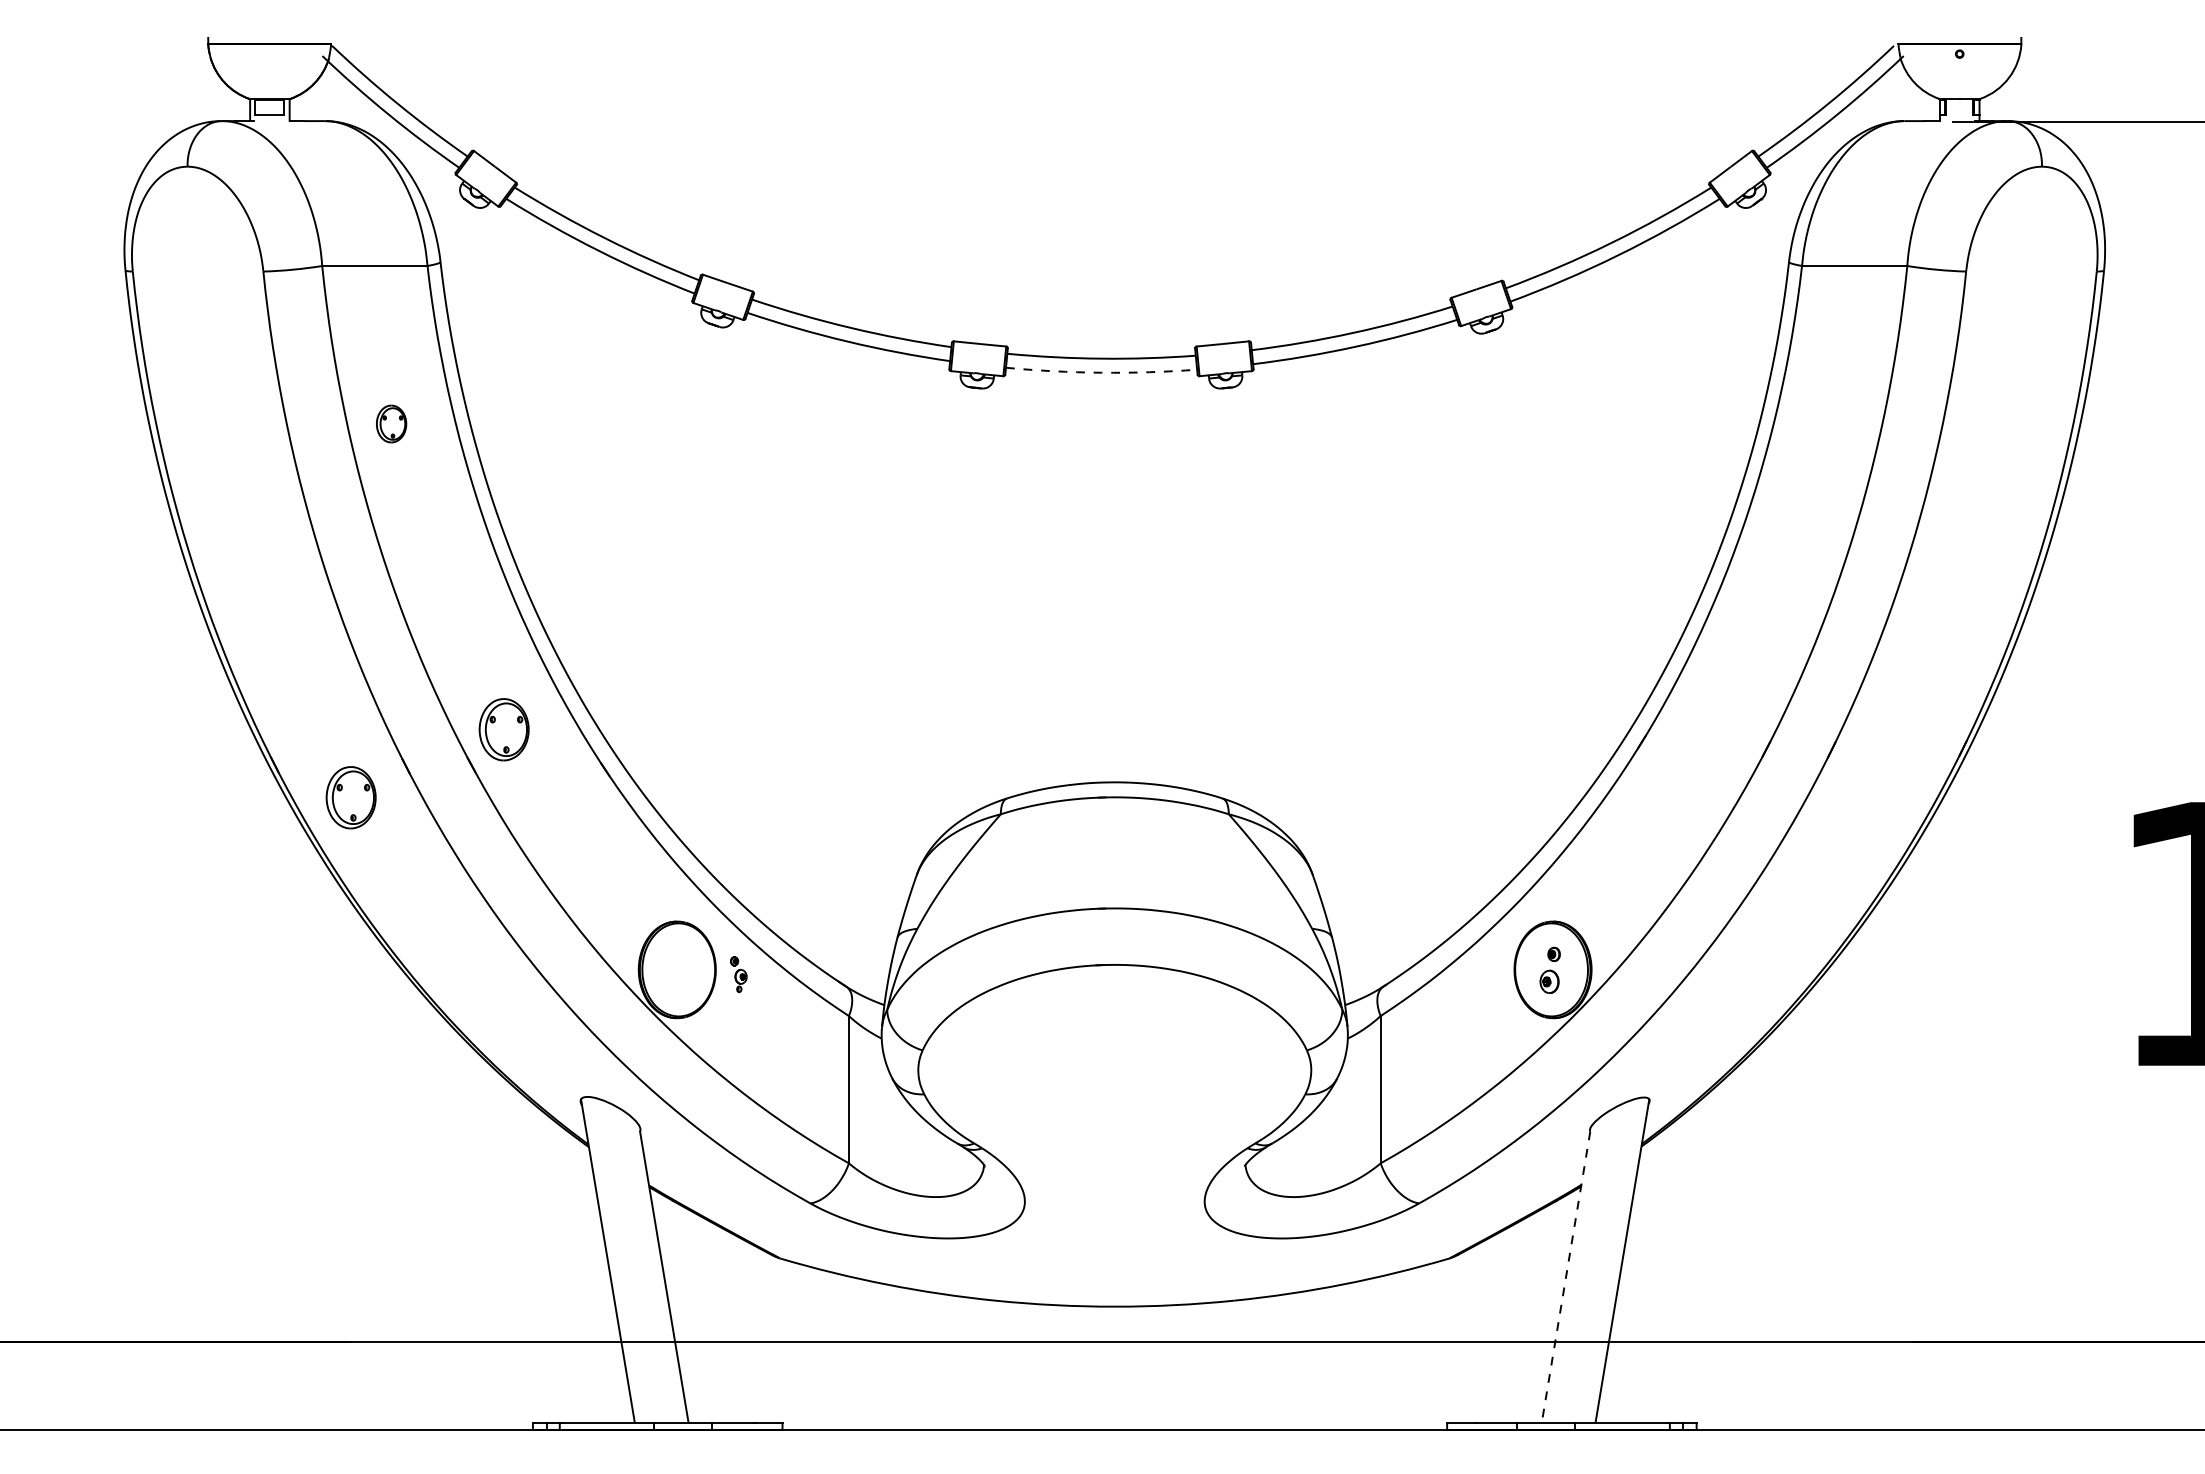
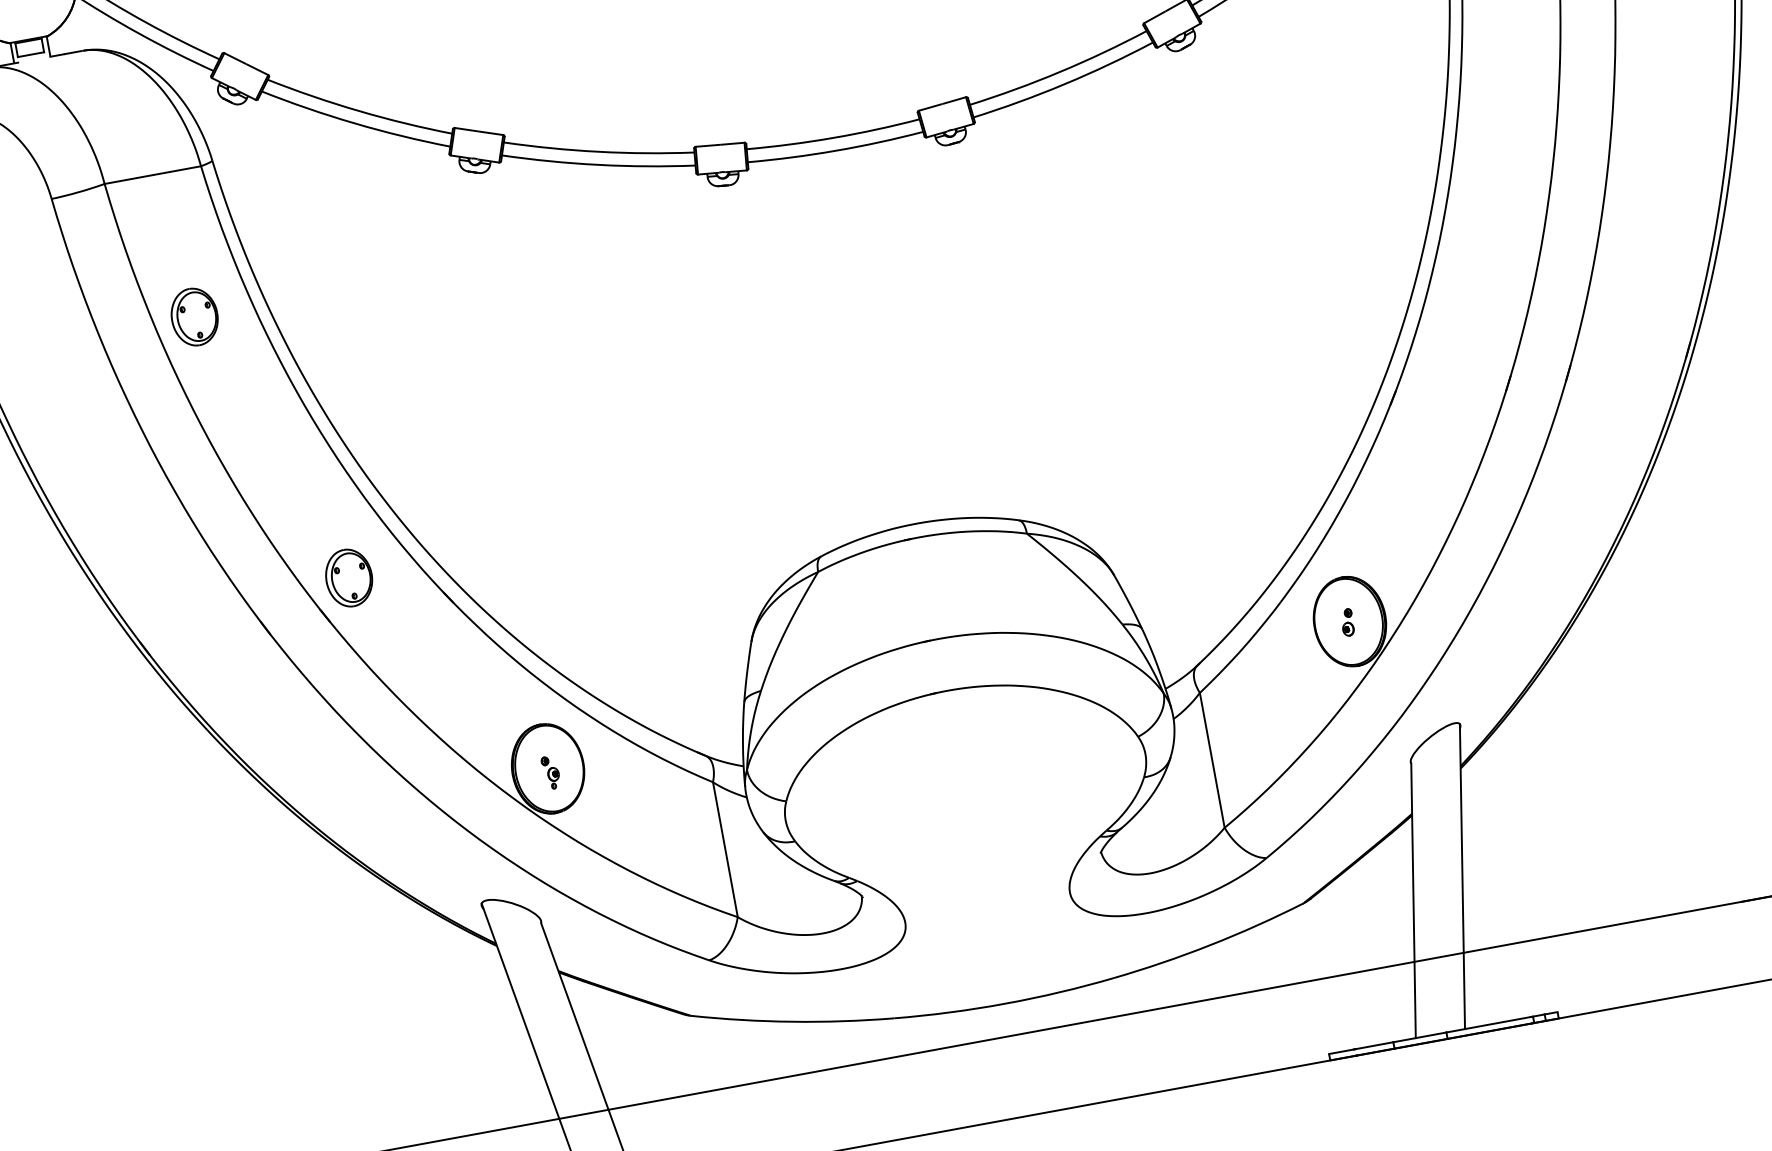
arc: (1101, 372) -> (836, 150), dashed -> solid
part: (391, 423) -> (194, 316), size x1.67
part: (350, 797) -> (219, 665), removed
part: (1550, 970) -> (1347, 622), size x0.62
part: (738, 974) -> (550, 772), moved
line: (1566, 1277) -> (1414, 901), dashed -> solid

